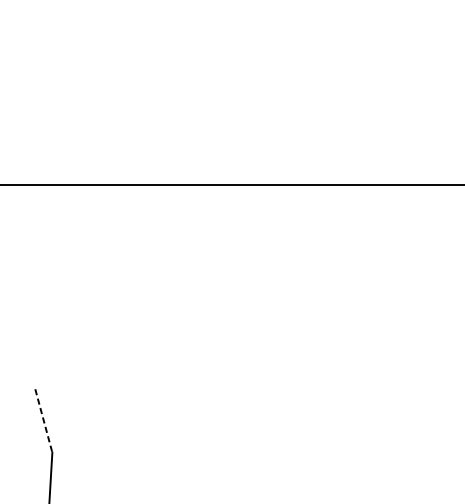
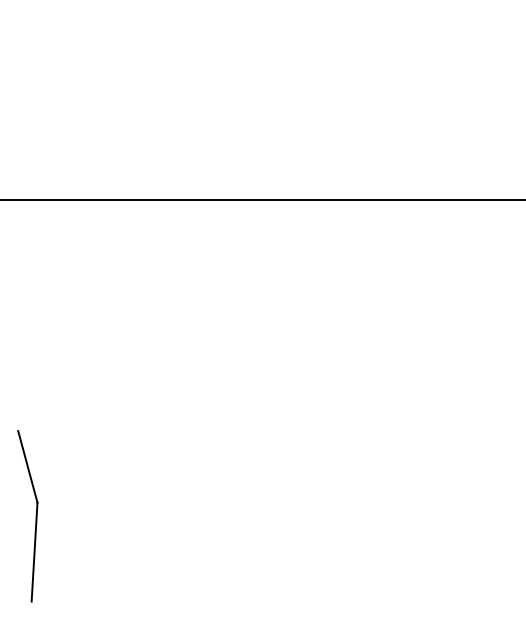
line: (43, 421) -> (27, 467), dashed -> solid

